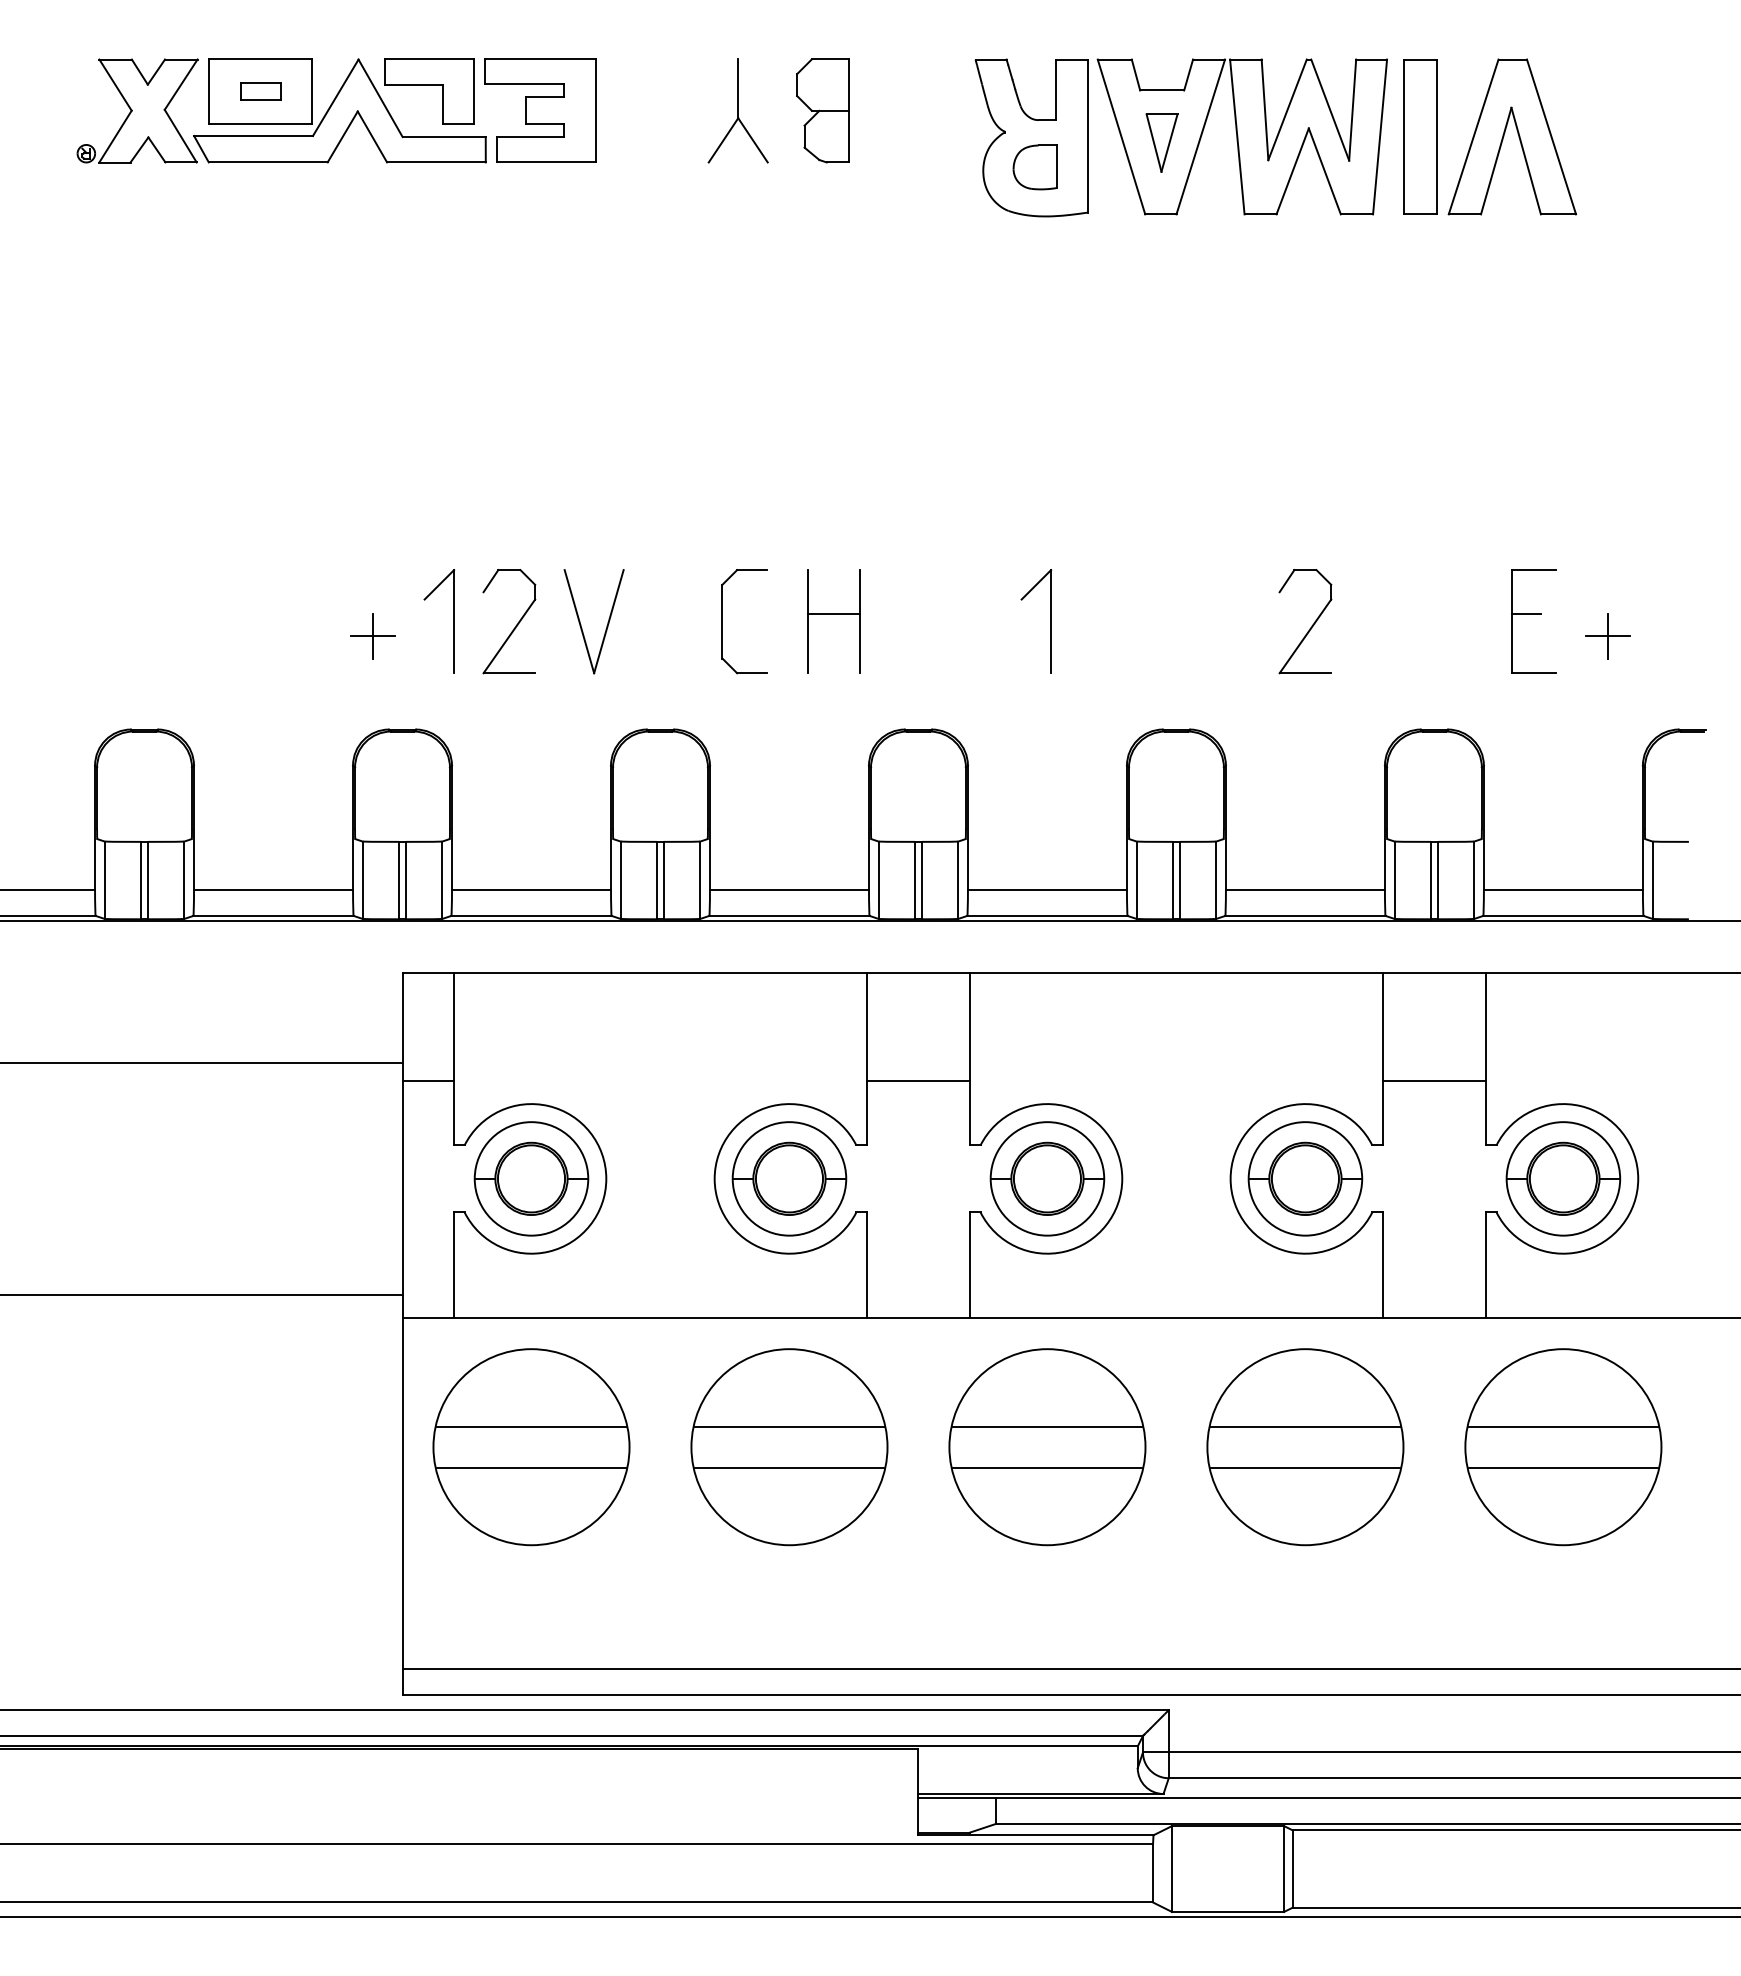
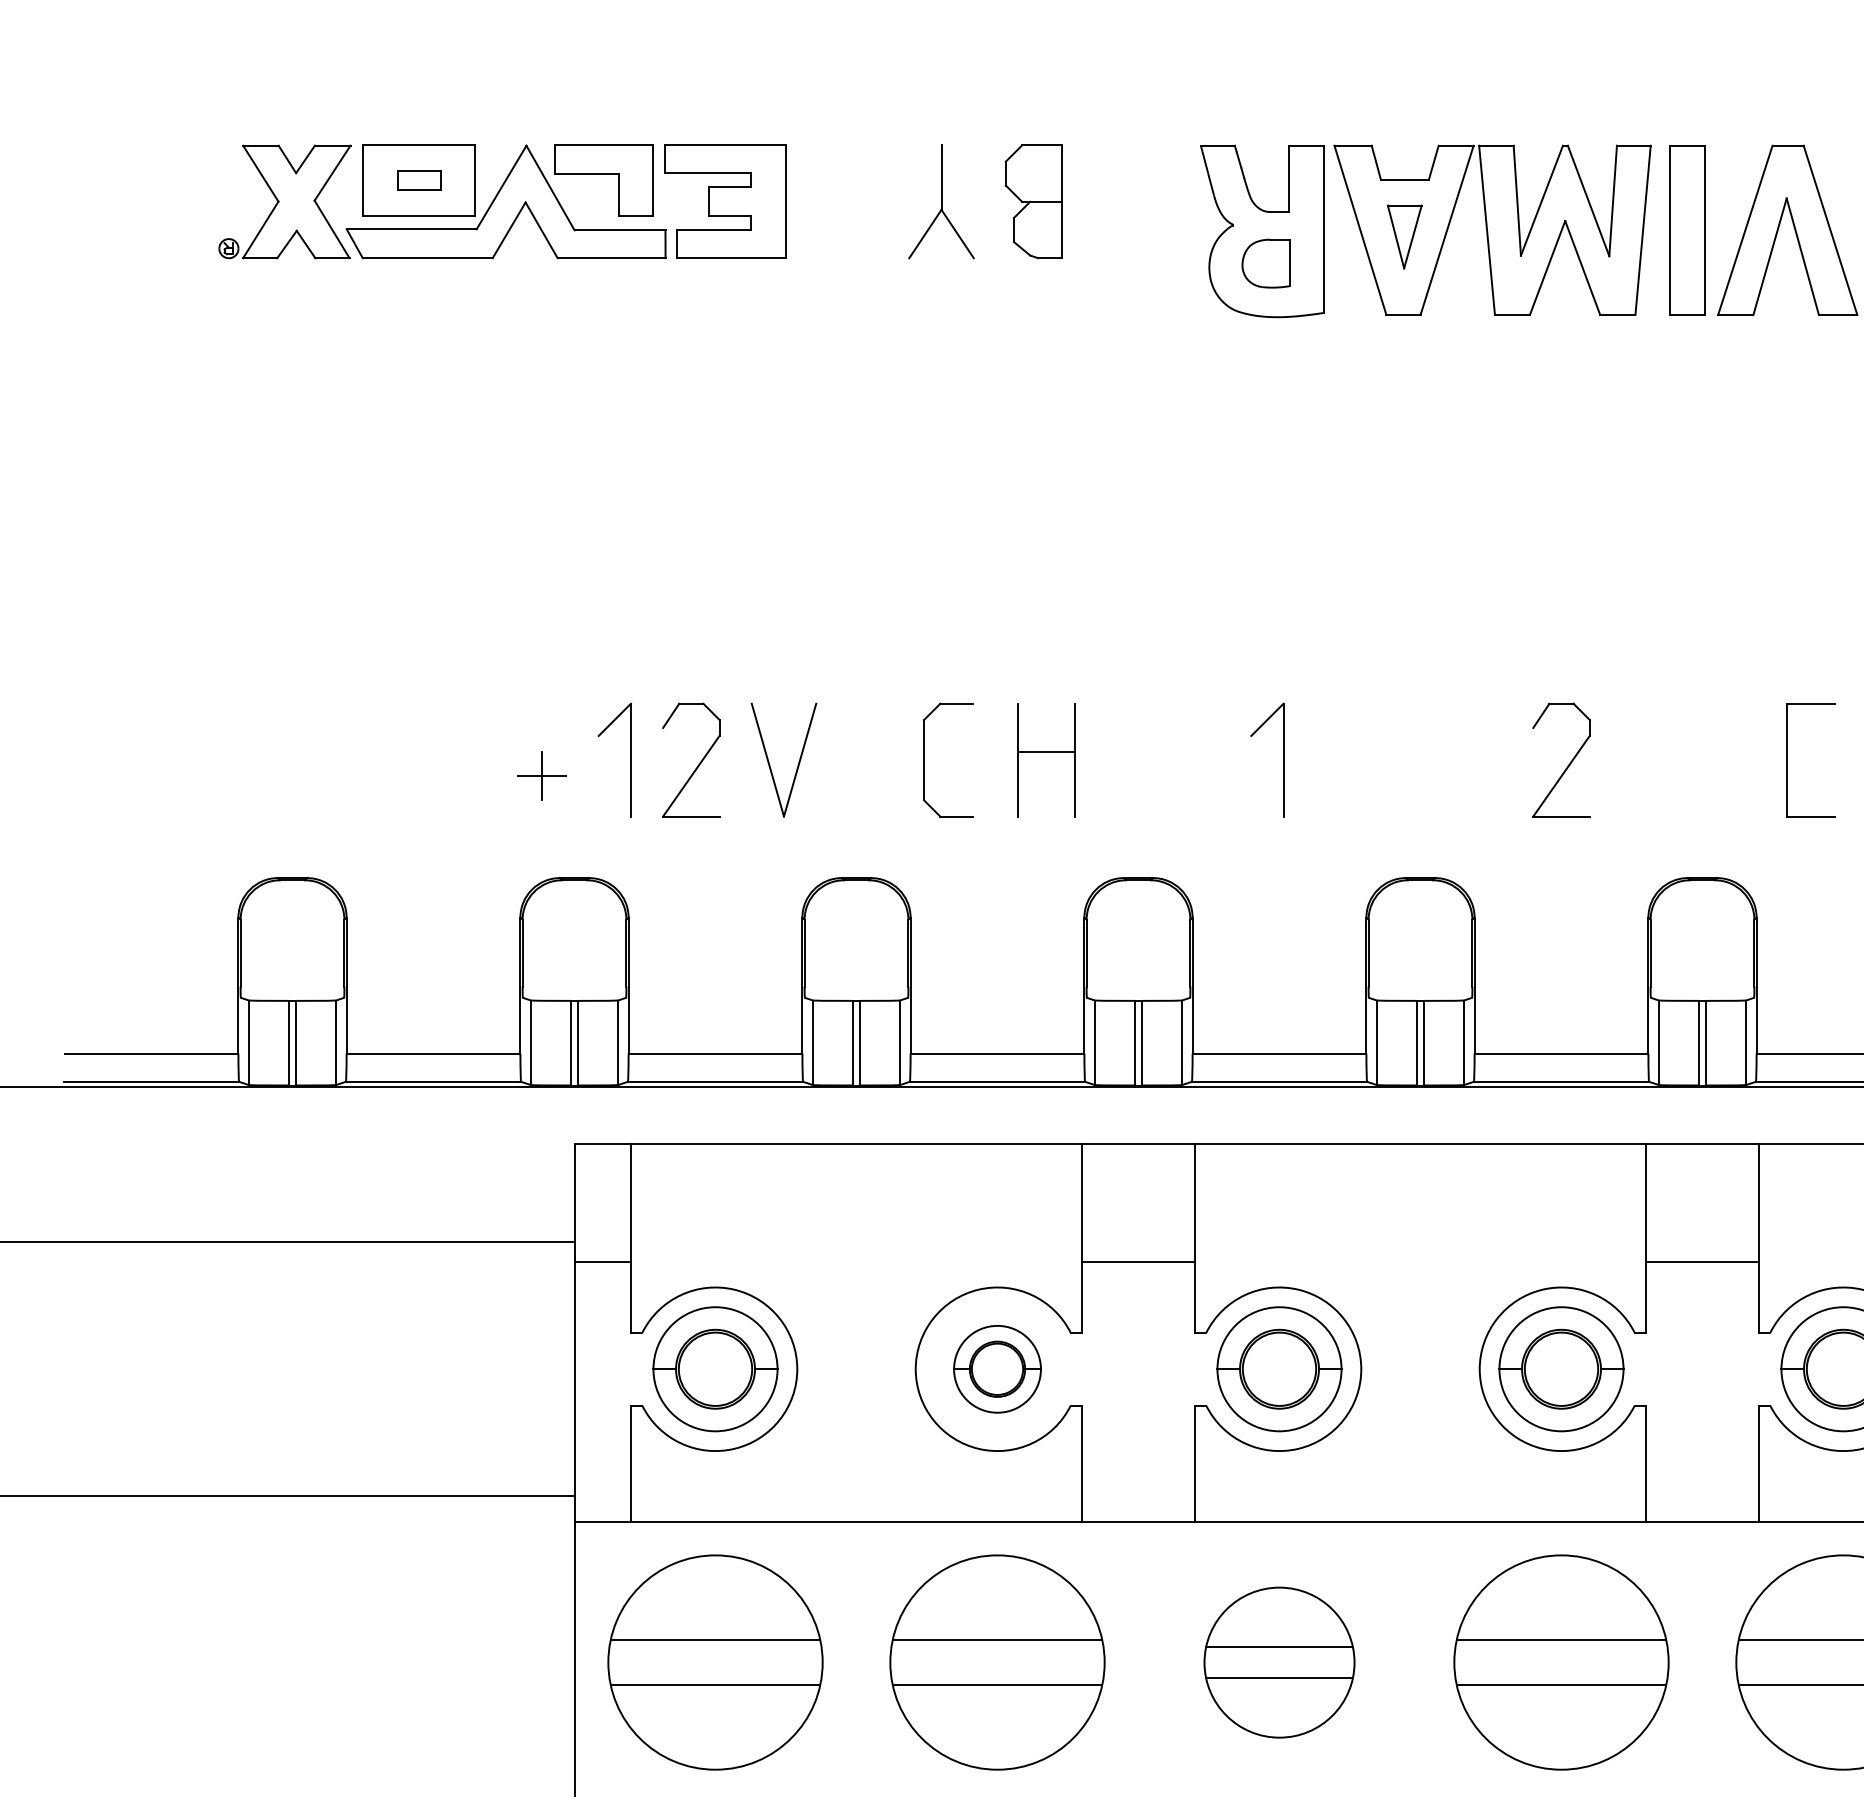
line: (1526, 614) -> (1803, 752), removed
part: (789, 1178) -> (997, 1368), size x0.7
part: (1047, 1447) -> (1279, 1662), size x0.7

